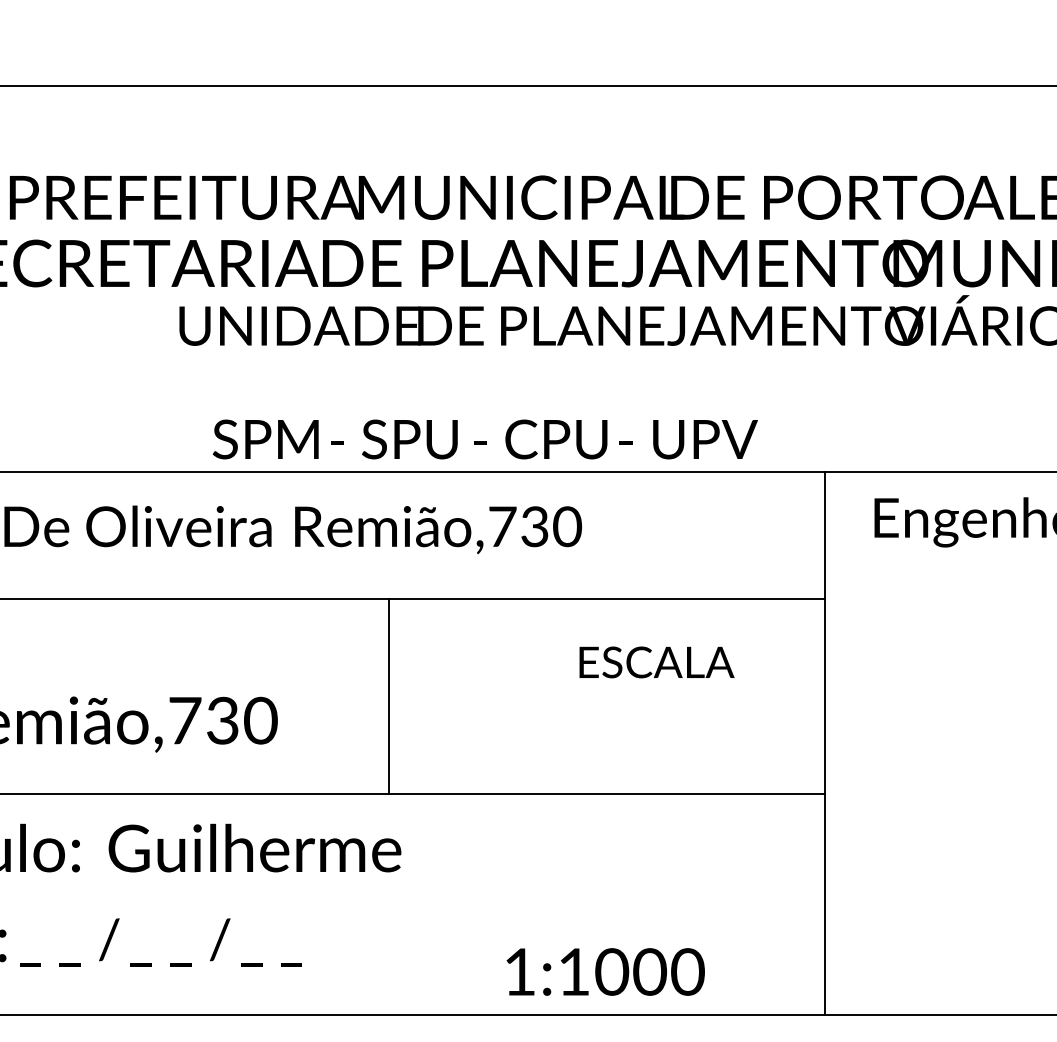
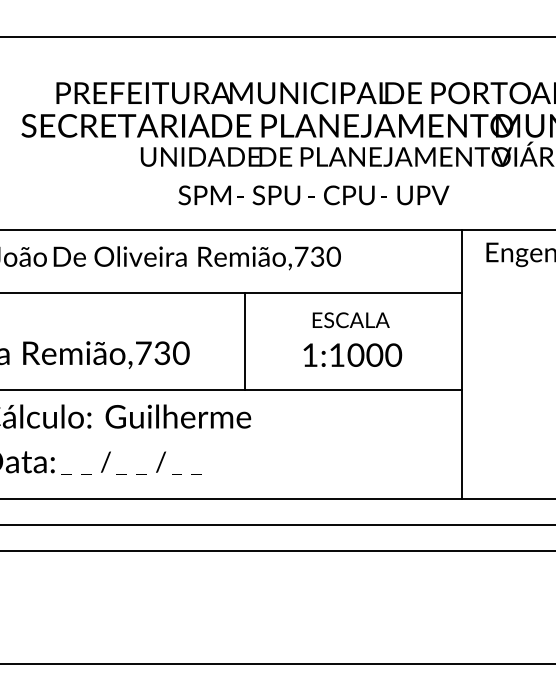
text: (484, 439) -> (313, 195), moved
text: (655, 662) -> (350, 320), moved
text: (605, 970) -> (352, 354), moved

